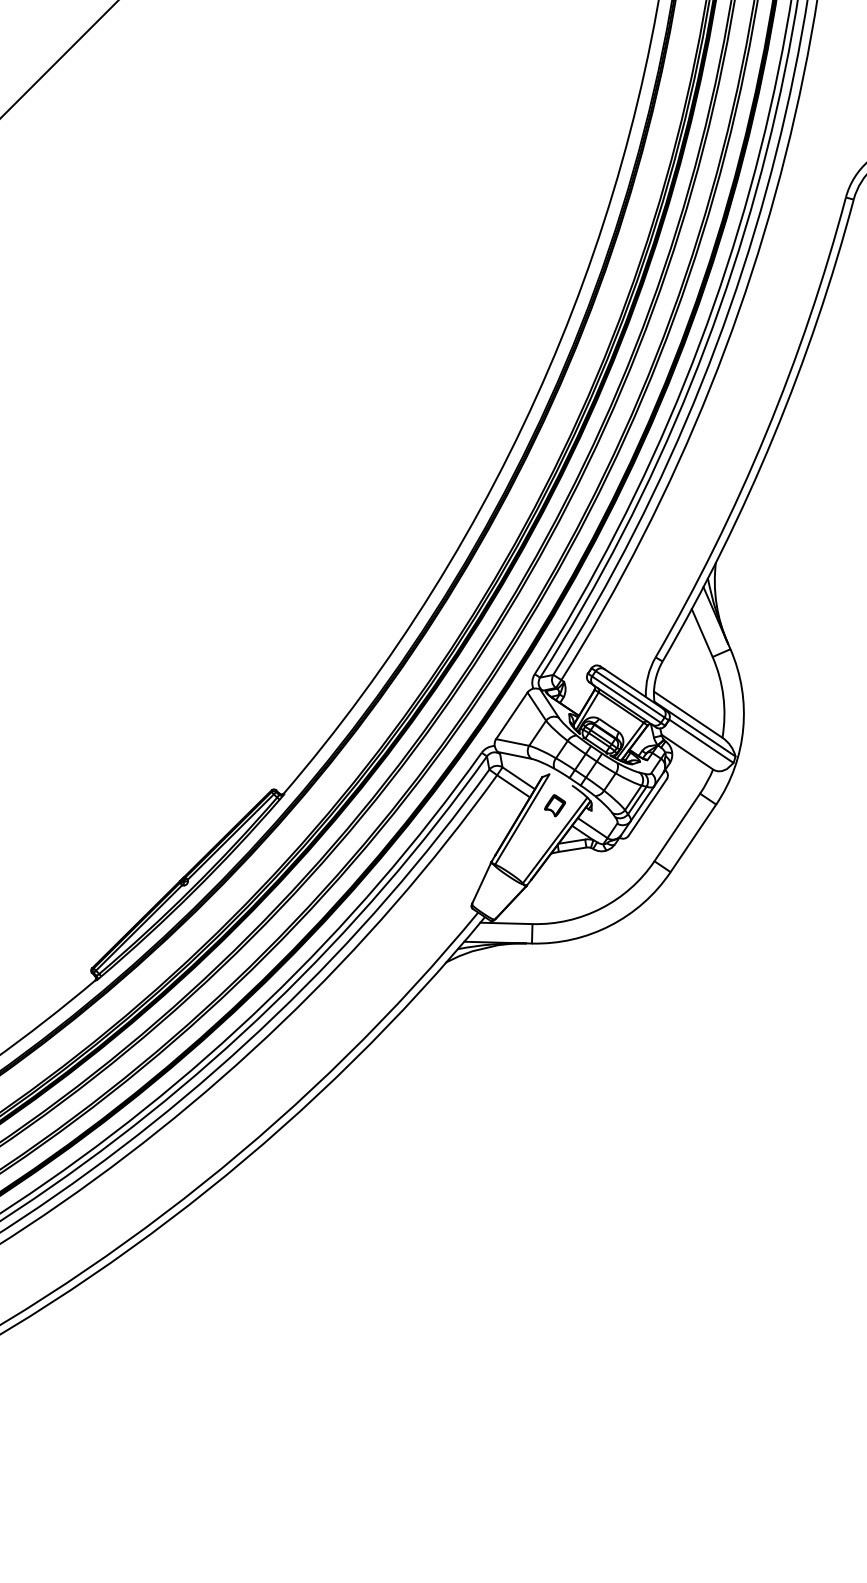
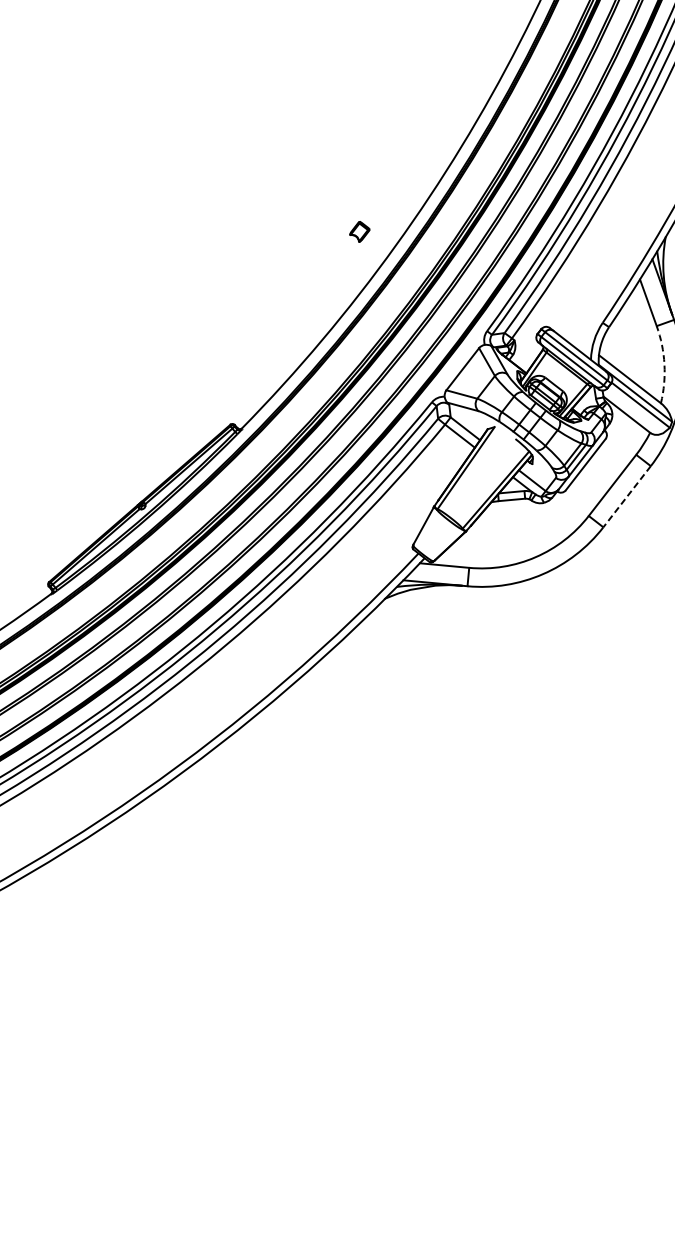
arc: (723, 696) -> (664, 364), solid -> dashed
part: (554, 805) -> (359, 231), moved
line: (693, 838) -> (627, 496), solid -> dashed

